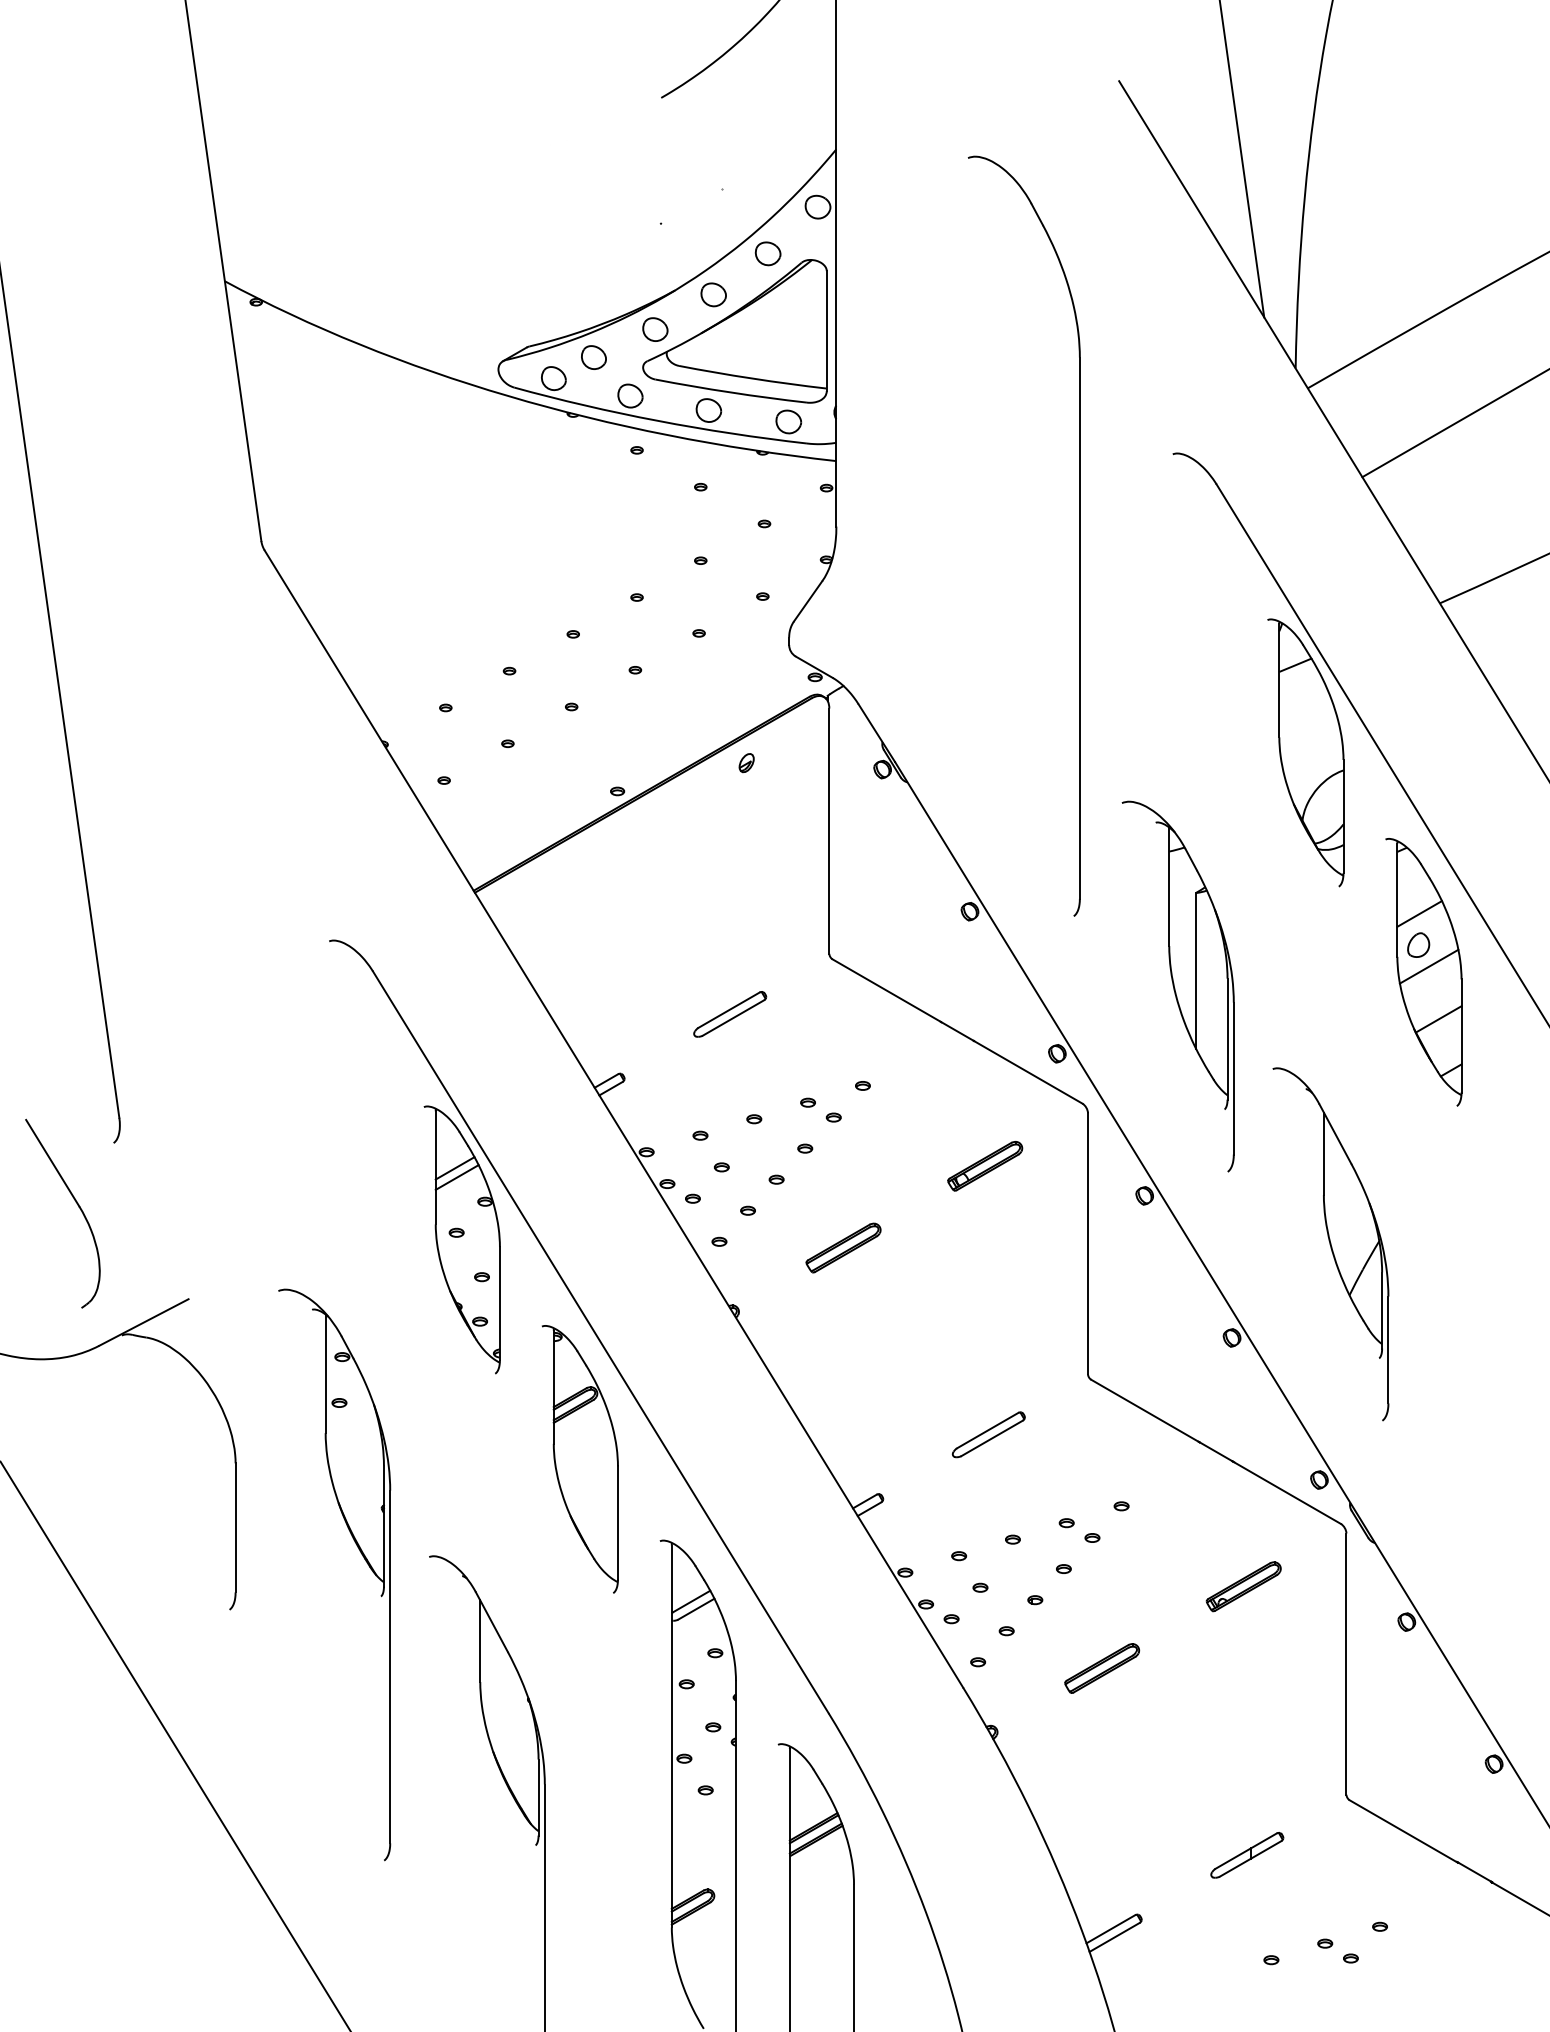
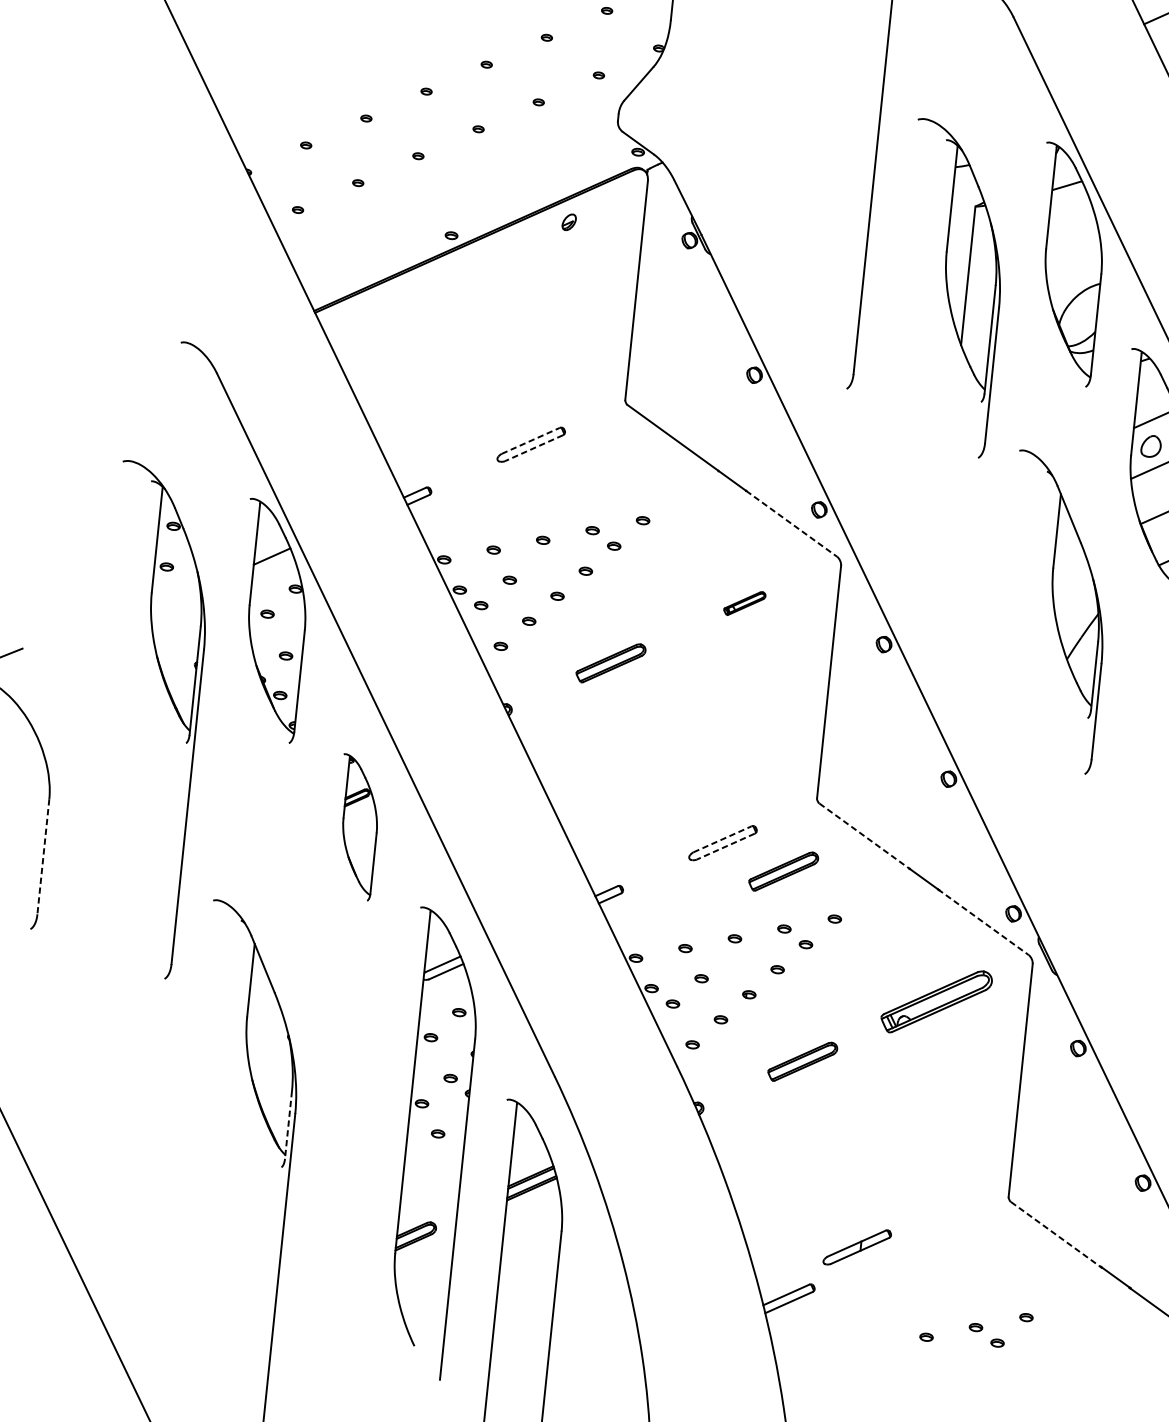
part: (1177, 986) -> (950, 288), moved
line: (729, 1009) -> (531, 440), solid -> dashed
line: (733, 1018) -> (533, 448), solid -> dashed
line: (1028, 1072) -> (791, 523), solid -> dashed
part: (985, 1166) -> (744, 603), size x0.6
line: (456, 1177) -> (272, 564), removed
part: (1330, 1244) -> (1054, 612), moved
line: (1145, 1411) -> (864, 836), solid -> dashed
line: (988, 1430) -> (723, 839), solid -> dashed
line: (991, 1438) -> (725, 846), solid -> dashed
part: (580, 1459) -> (357, 827), size x0.6
part: (1059, 1459) -> (783, 871), added
line: (1286, 1492) -> (983, 921), solid -> dashed
line: (235, 1527) -> (43, 856), solid -> dashed
part: (363, 1558) -> (173, 707), moved
part: (1243, 1586) -> (936, 1001), size x1.6
line: (538, 1798) -> (288, 1125), solid -> dashed
line: (1403, 1831) -> (1056, 1234), solid -> dashed
part: (1247, 1855) -> (857, 1247), moved

